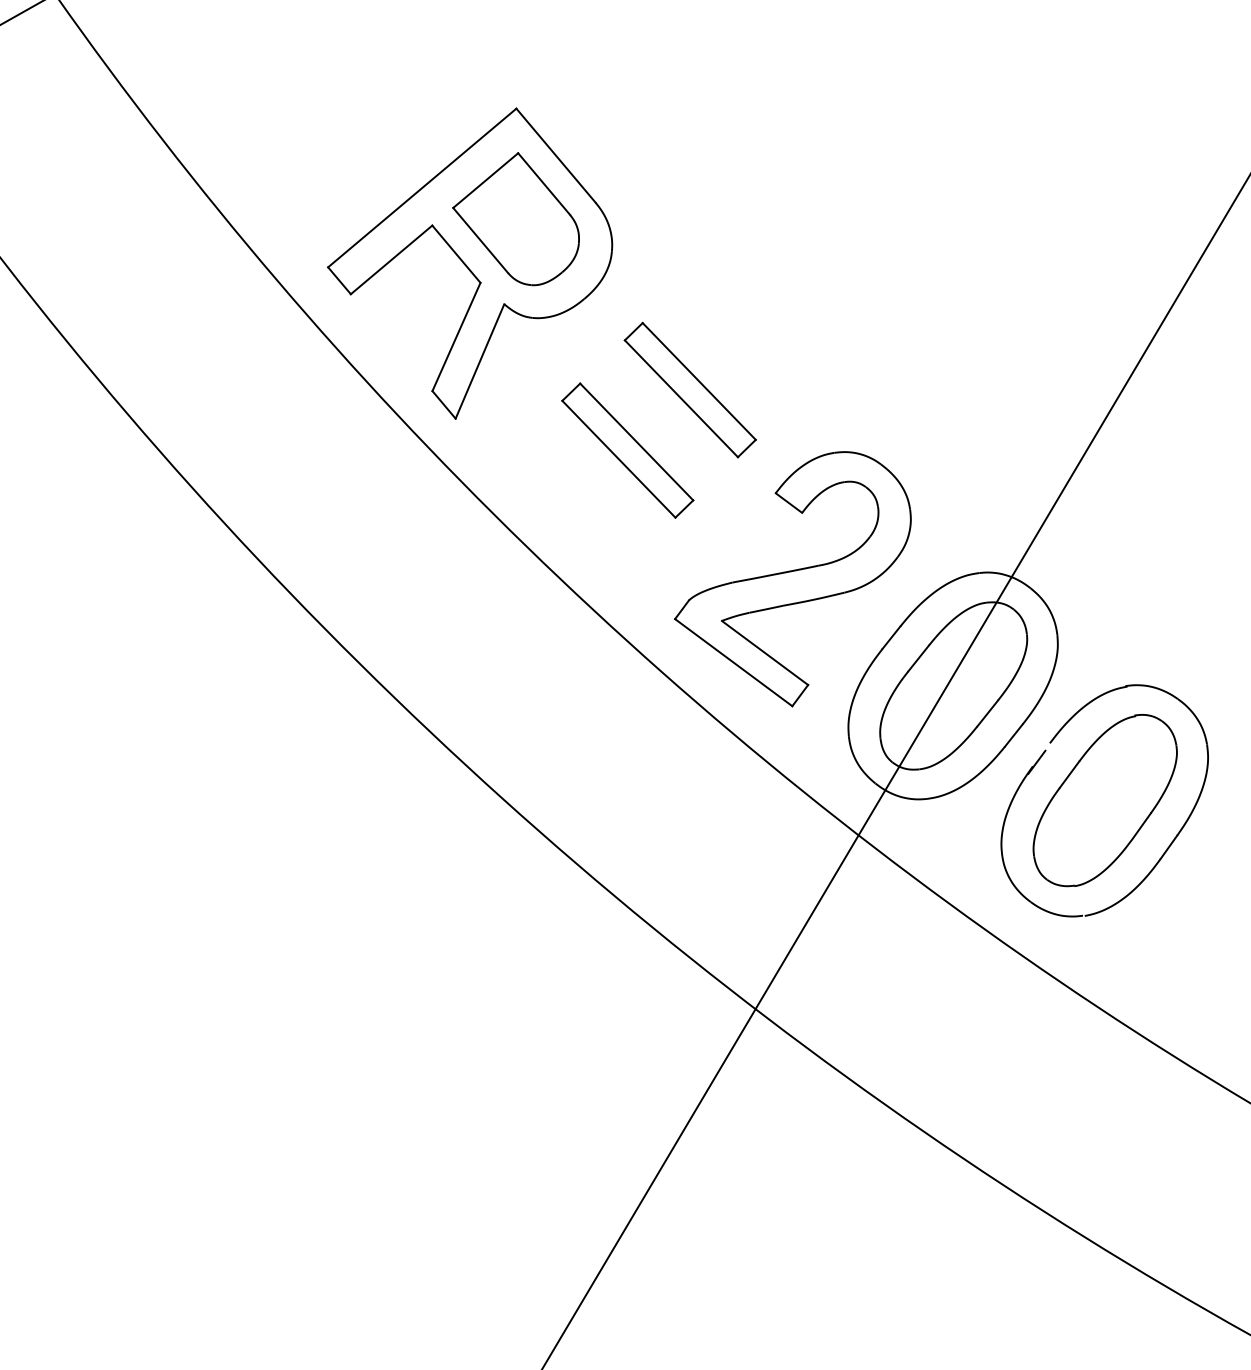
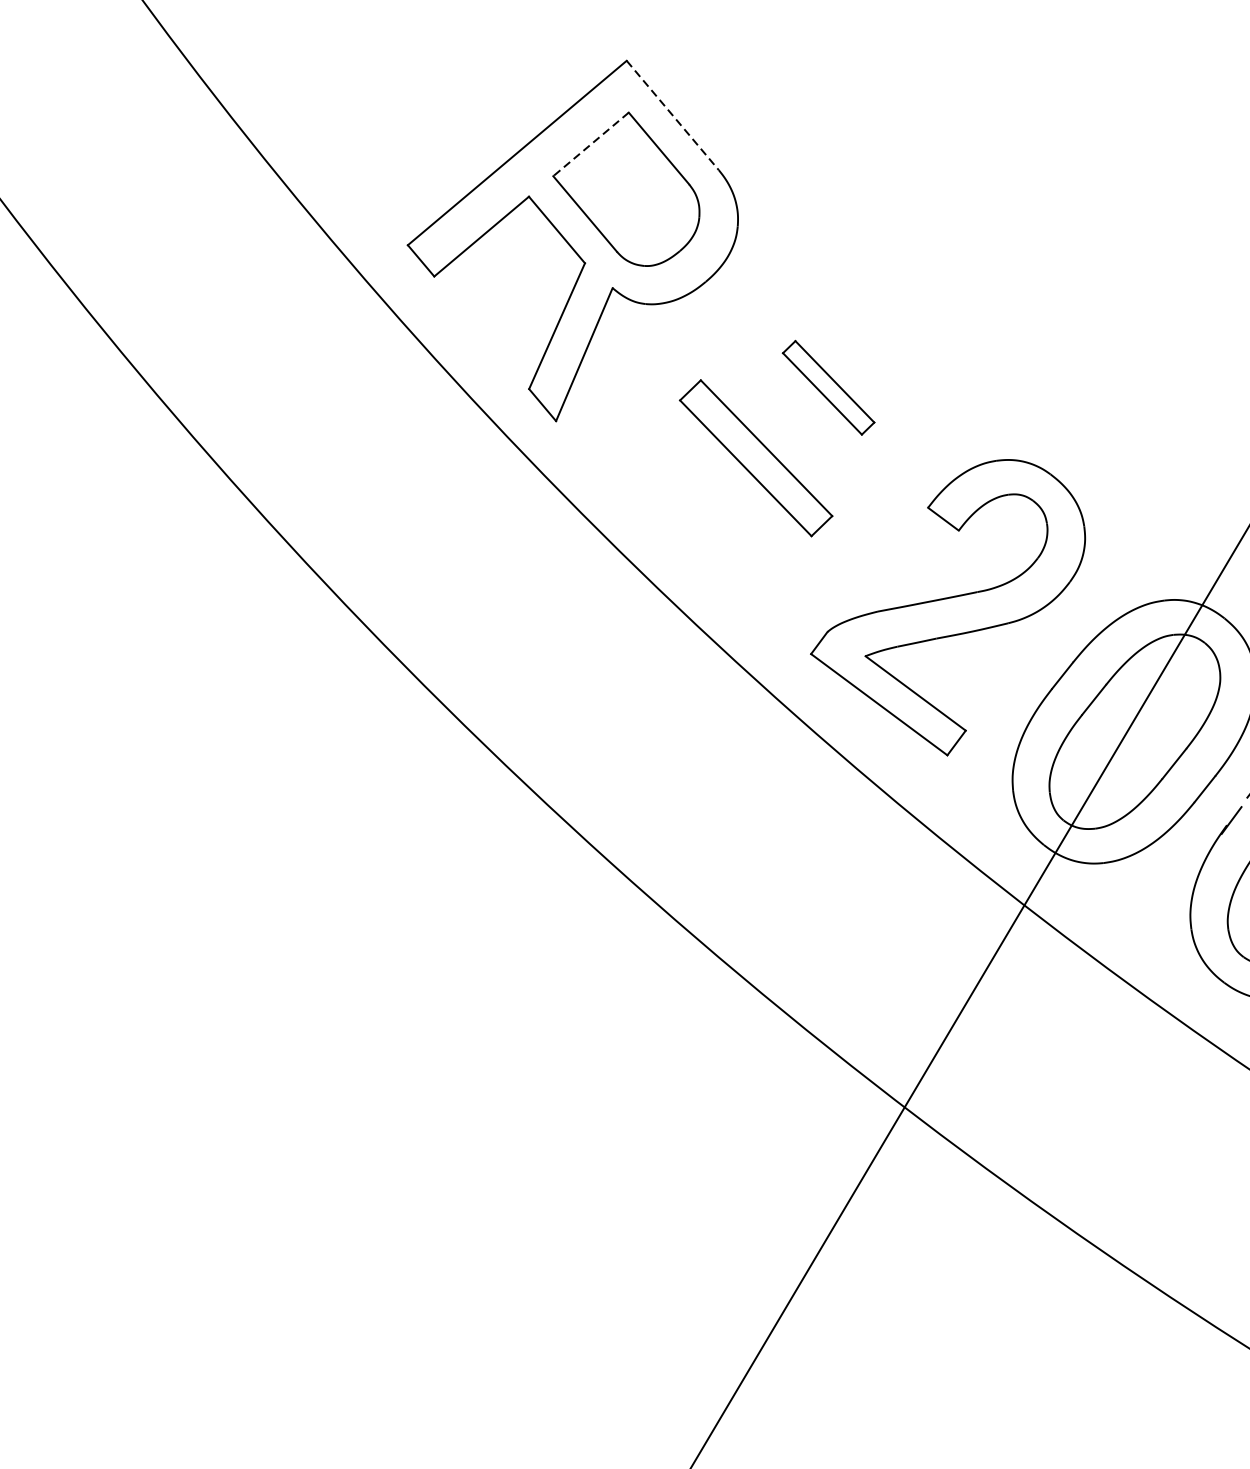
line: (556, 155) -> (673, 115), solid -> dashed
line: (485, 180) -> (590, 144), solid -> dashed
part: (689, 389) -> (827, 387), size x0.6

